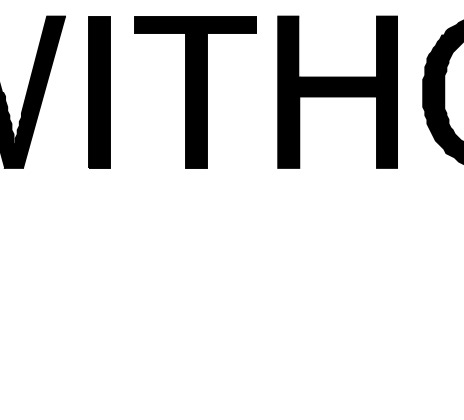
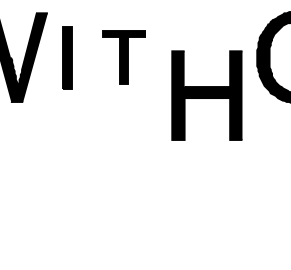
part: (99, 92) -> (67, 57), size x0.7
part: (195, 92) -> (123, 57), size x0.6
part: (336, 92) -> (206, 95), moved

